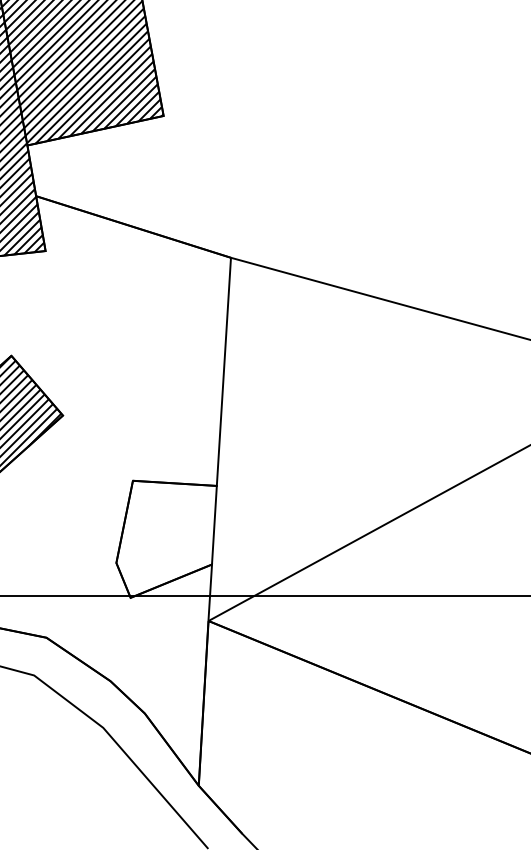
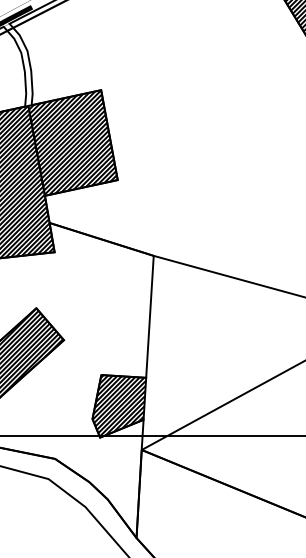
hatch: (166, 537) -> (119, 405), added

